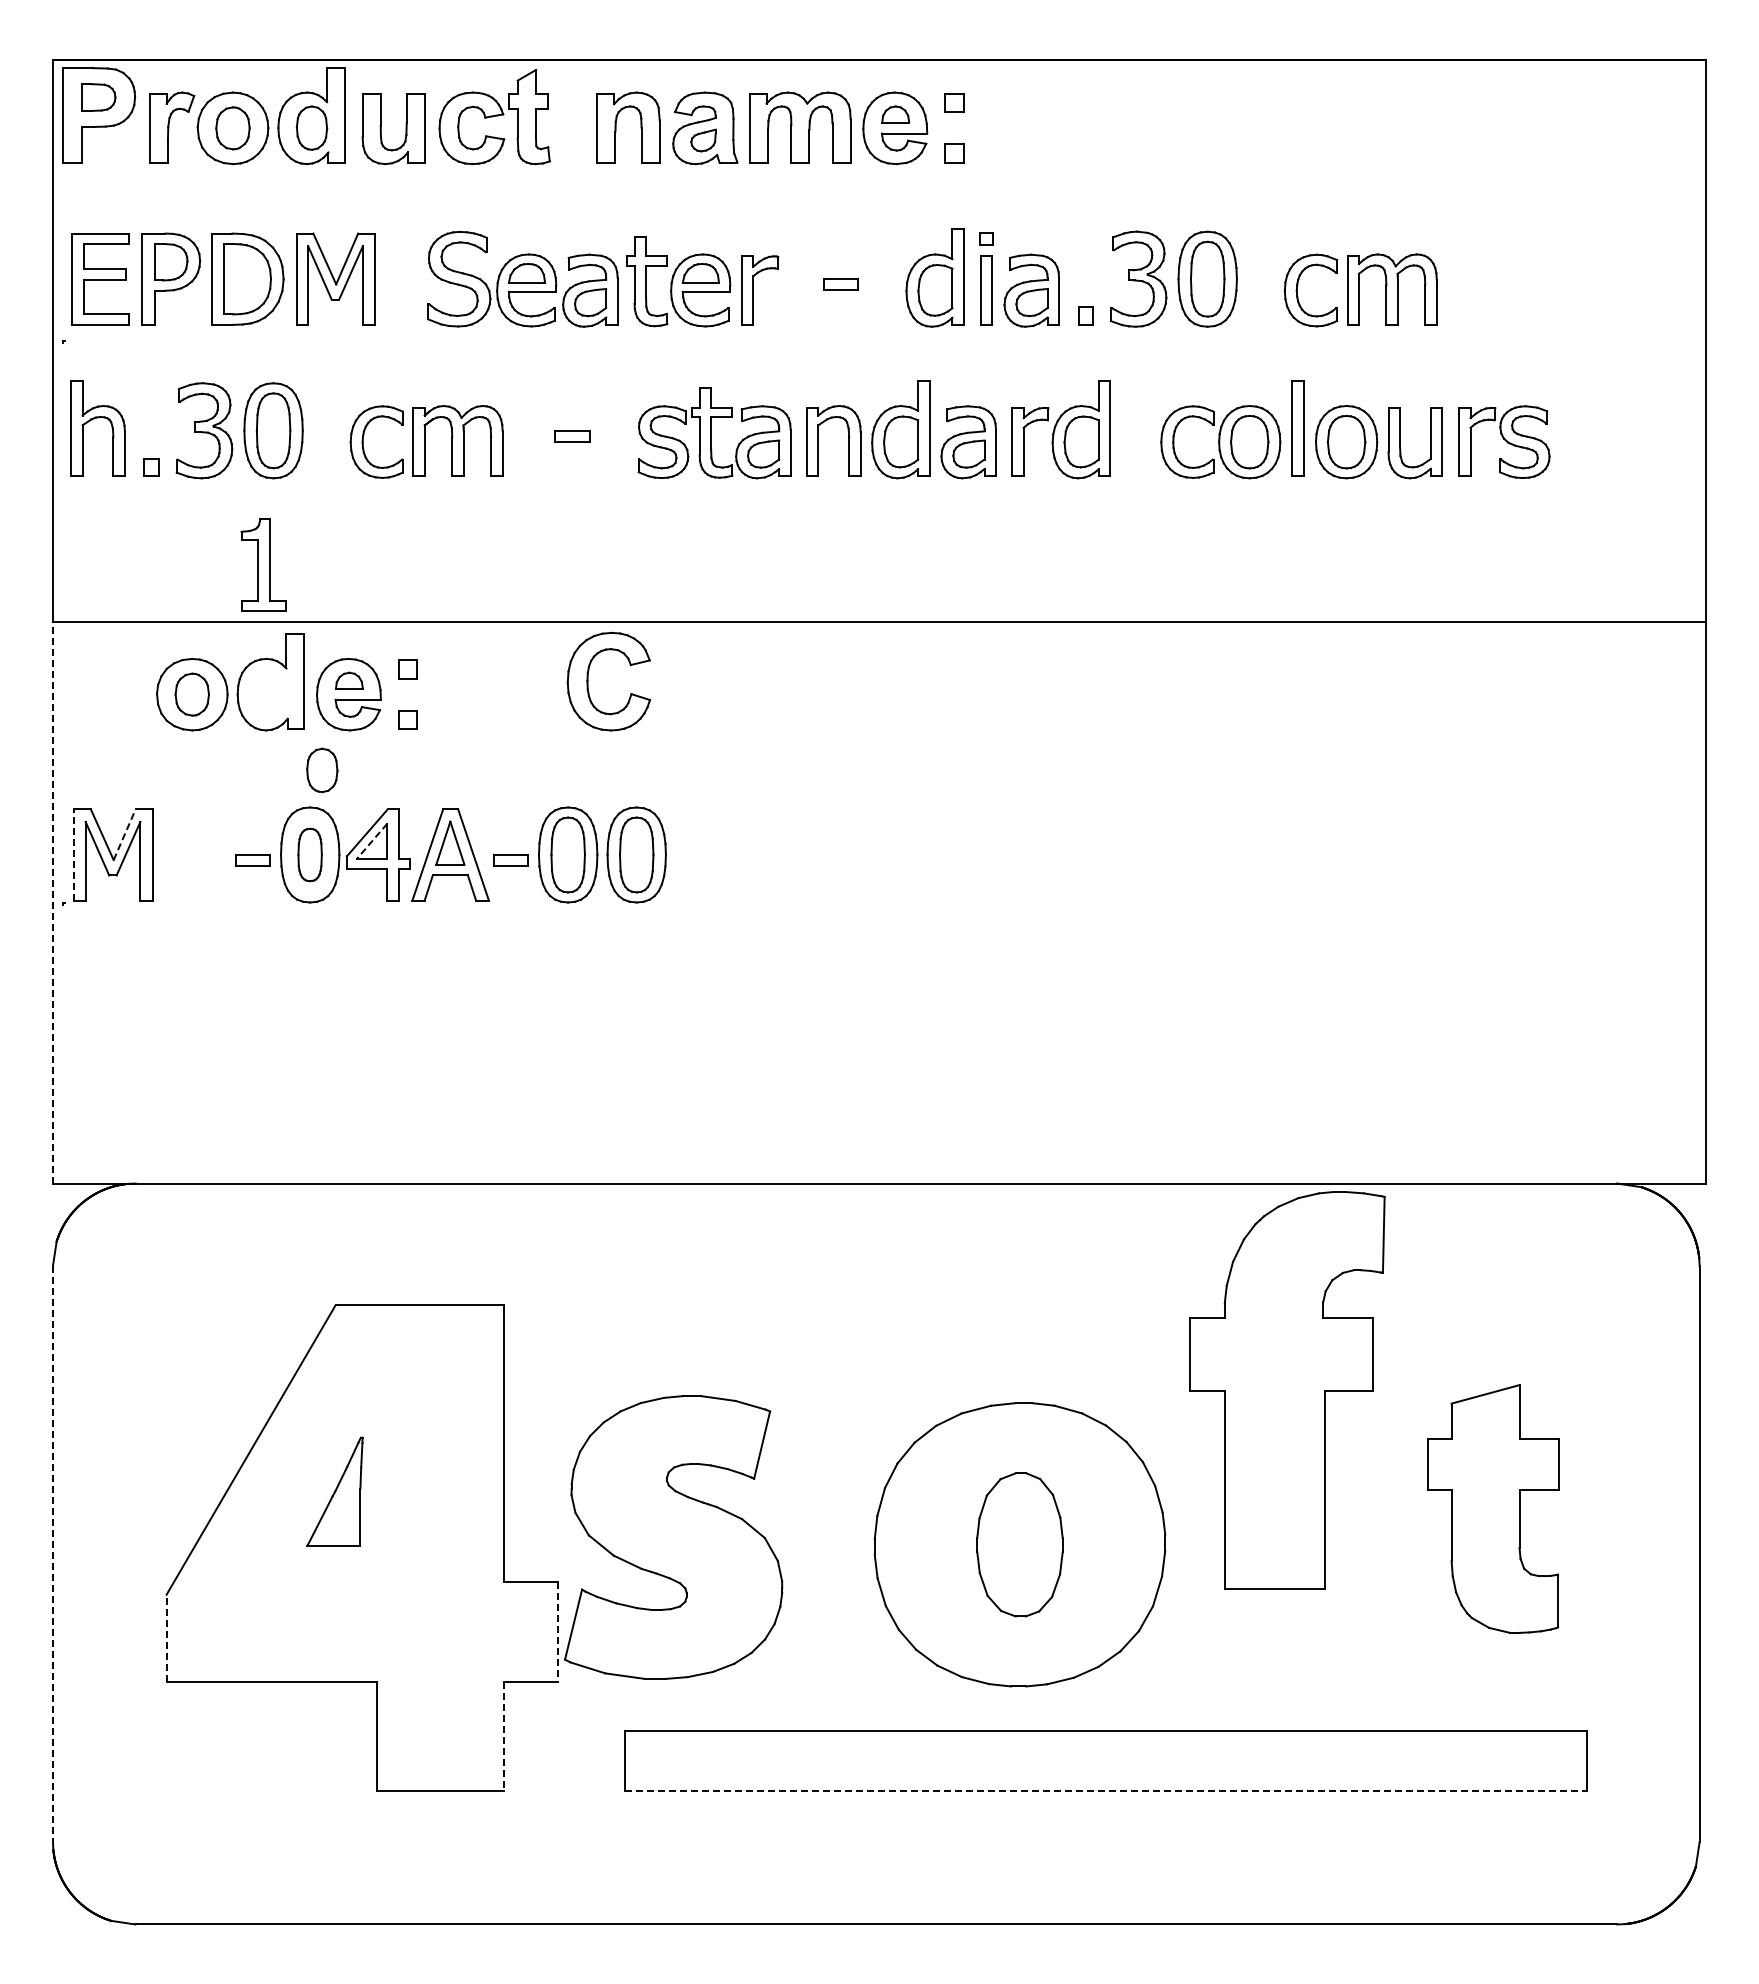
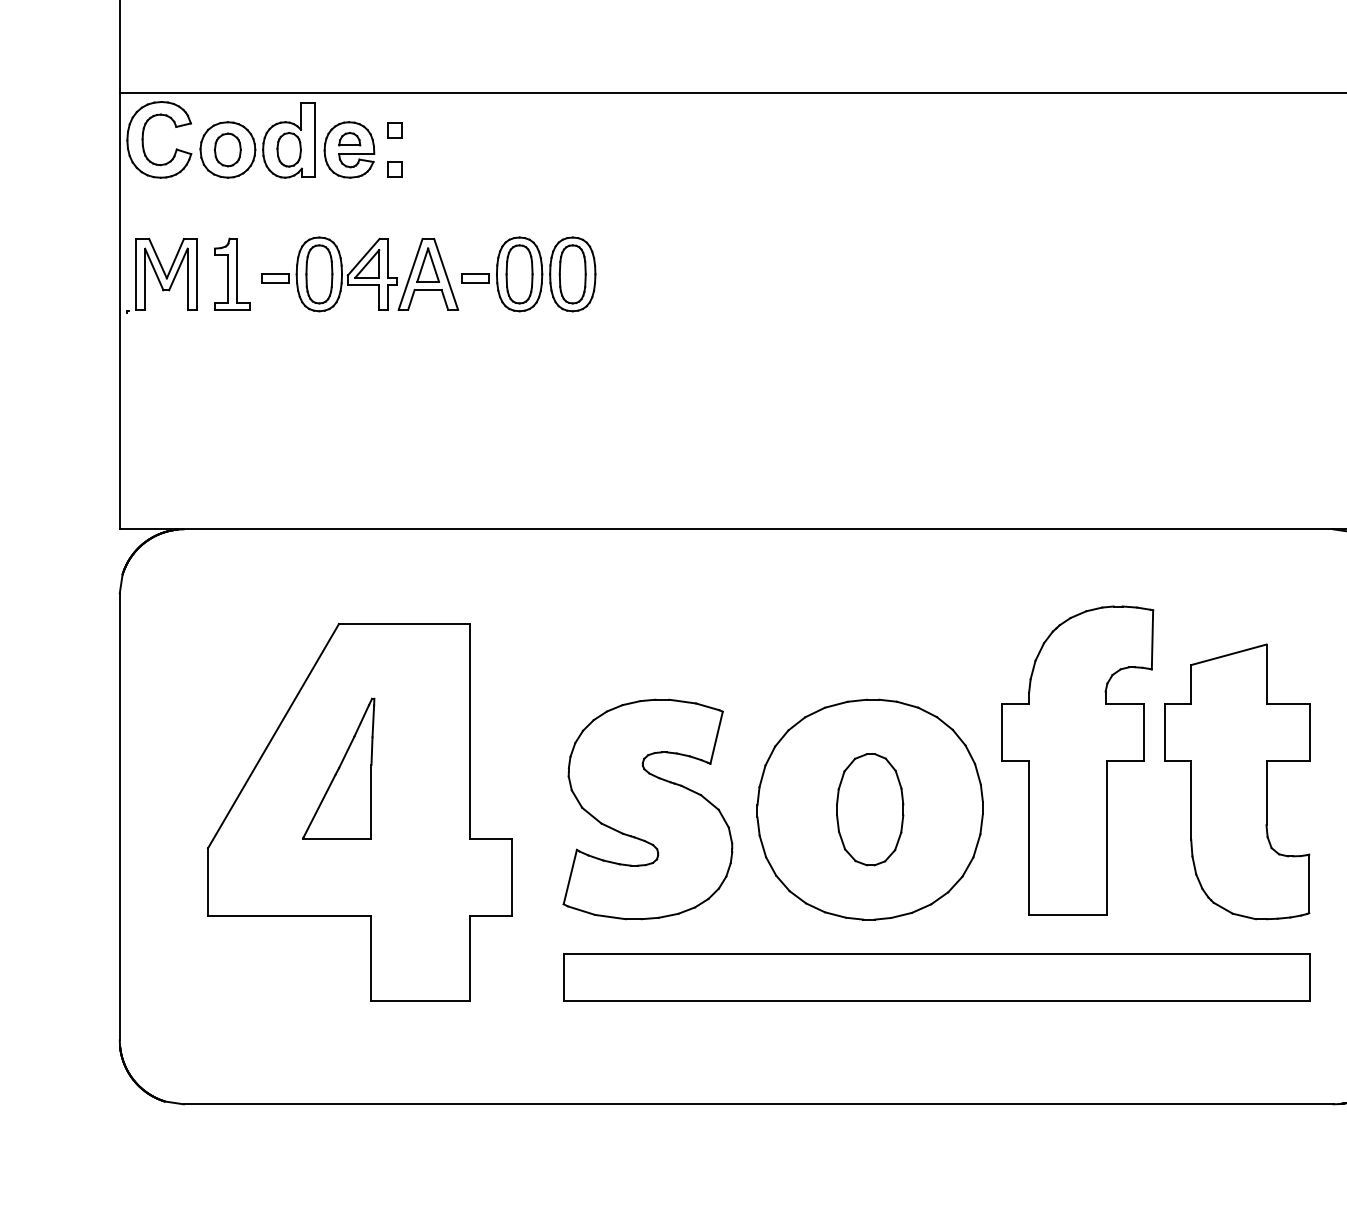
part: (263, 564) -> (231, 274), moved
part: (588, 681) -> (143, 139), moved
part: (322, 770) -> (289, 149), moved
line: (124, 834) -> (175, 258), dashed -> solid
line: (371, 841) -> (366, 263), dashed -> solid
line: (74, 854) -> (136, 274), dashed -> solid
part: (309, 854) -> (318, 274), size x1.43
line: (52, 902) -> (119, 311), dashed -> solid
part: (1287, 1390) -> (1077, 760), moved
part: (334, 1491) -> (338, 768), size x1.67
part: (1493, 1508) -> (1237, 781), size x1.43
part: (673, 1537) -> (647, 809), moved
line: (52, 1554) -> (119, 817), dashed -> solid
line: (558, 1632) -> (512, 877), dashed -> solid
line: (166, 1638) -> (207, 882), dashed -> solid
line: (504, 1736) -> (470, 958), dashed -> solid
line: (1105, 1791) -> (936, 1001), dashed -> solid

